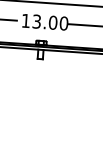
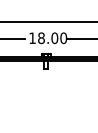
text: (36, 20) -> (41, 37), 13.00 -> 18.00

